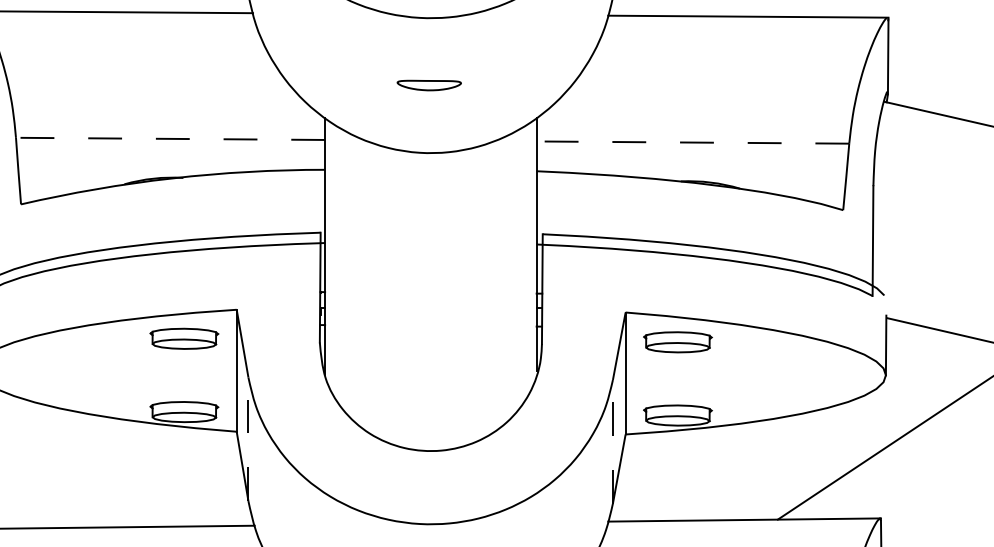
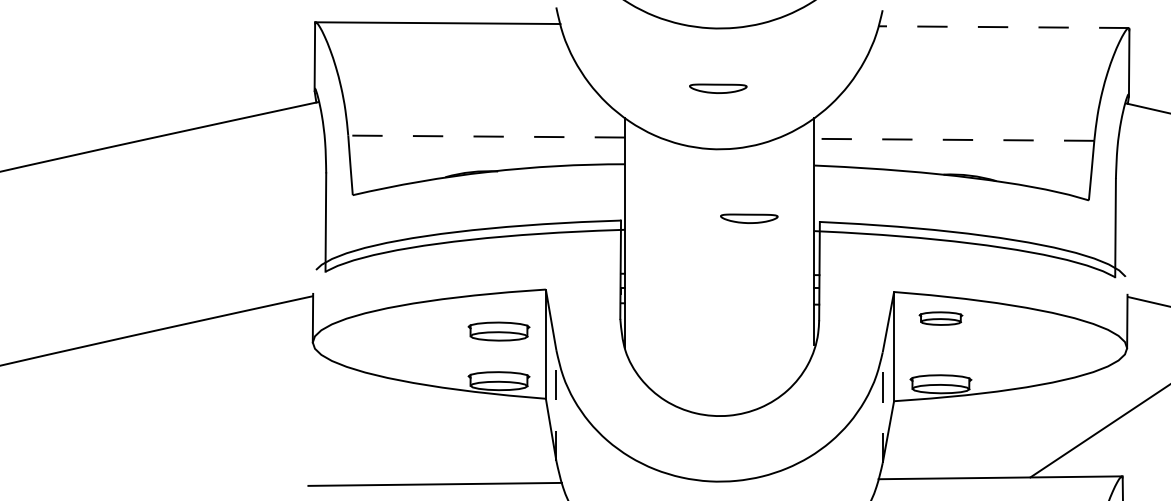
line: (747, 17) -> (1003, 27), solid -> dashed
part: (464, 230) -> (749, 218), added
part: (183, 338) -> (498, 331), moved
part: (677, 342) -> (940, 318), size x0.7

